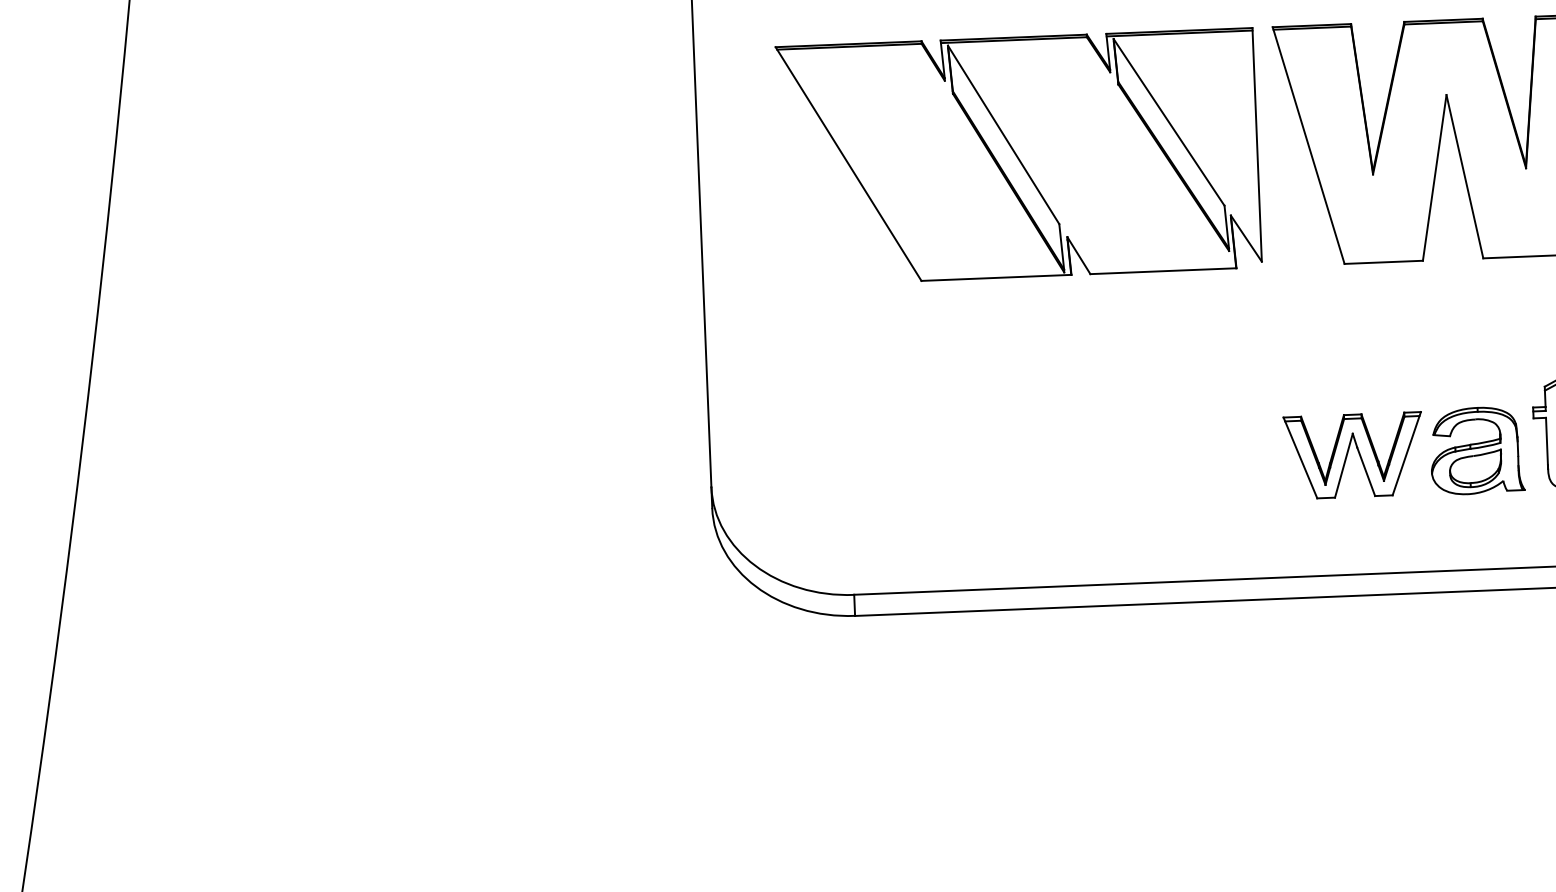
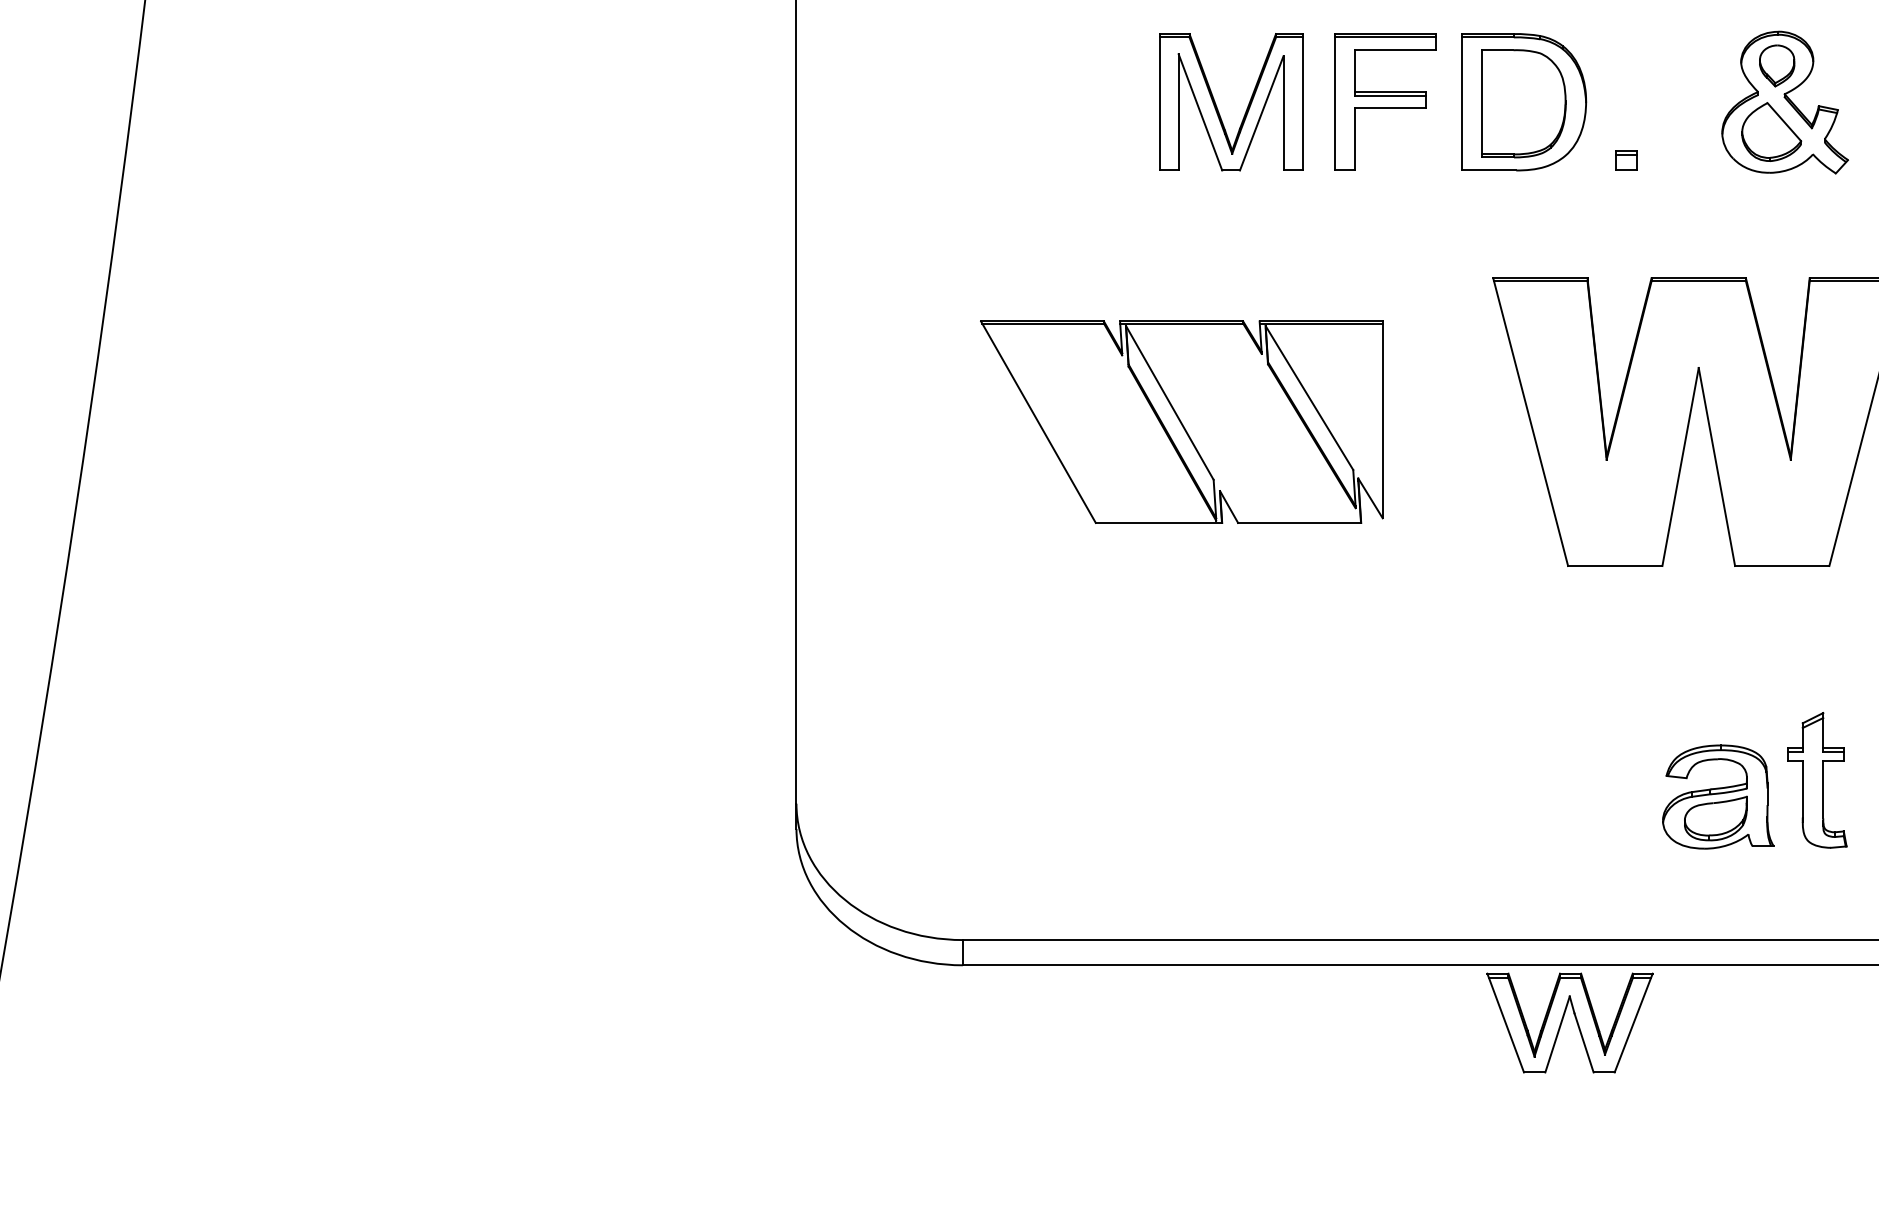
part: (1018, 157) -> (1181, 422), size x0.7
part: (1358, 453) -> (1575, 1020), moved

